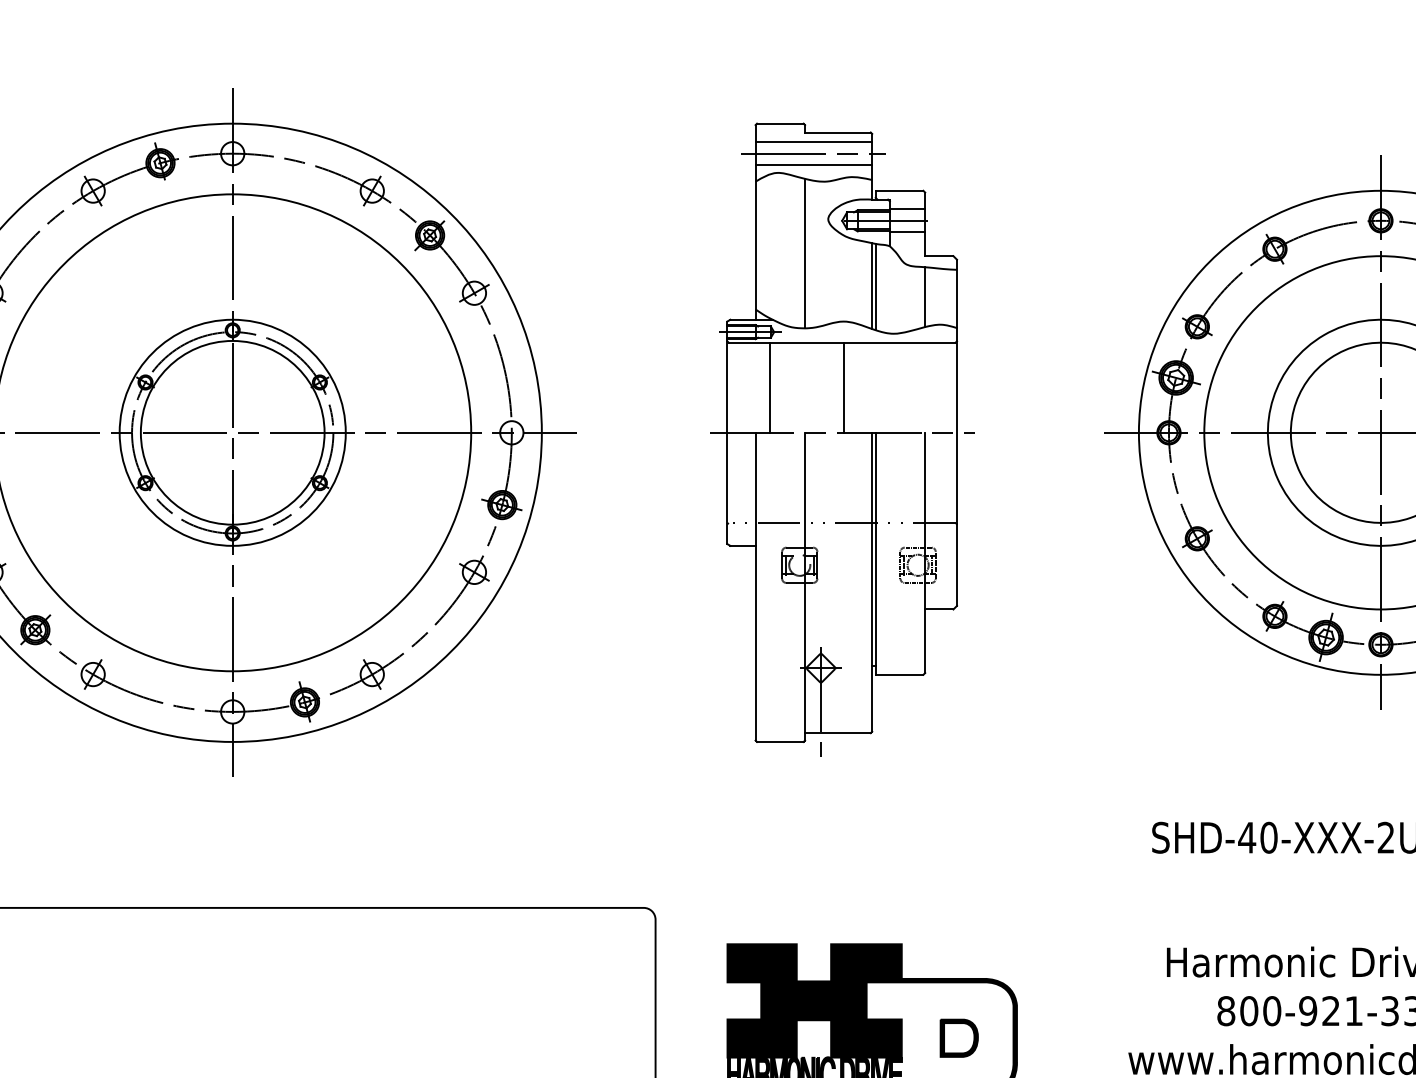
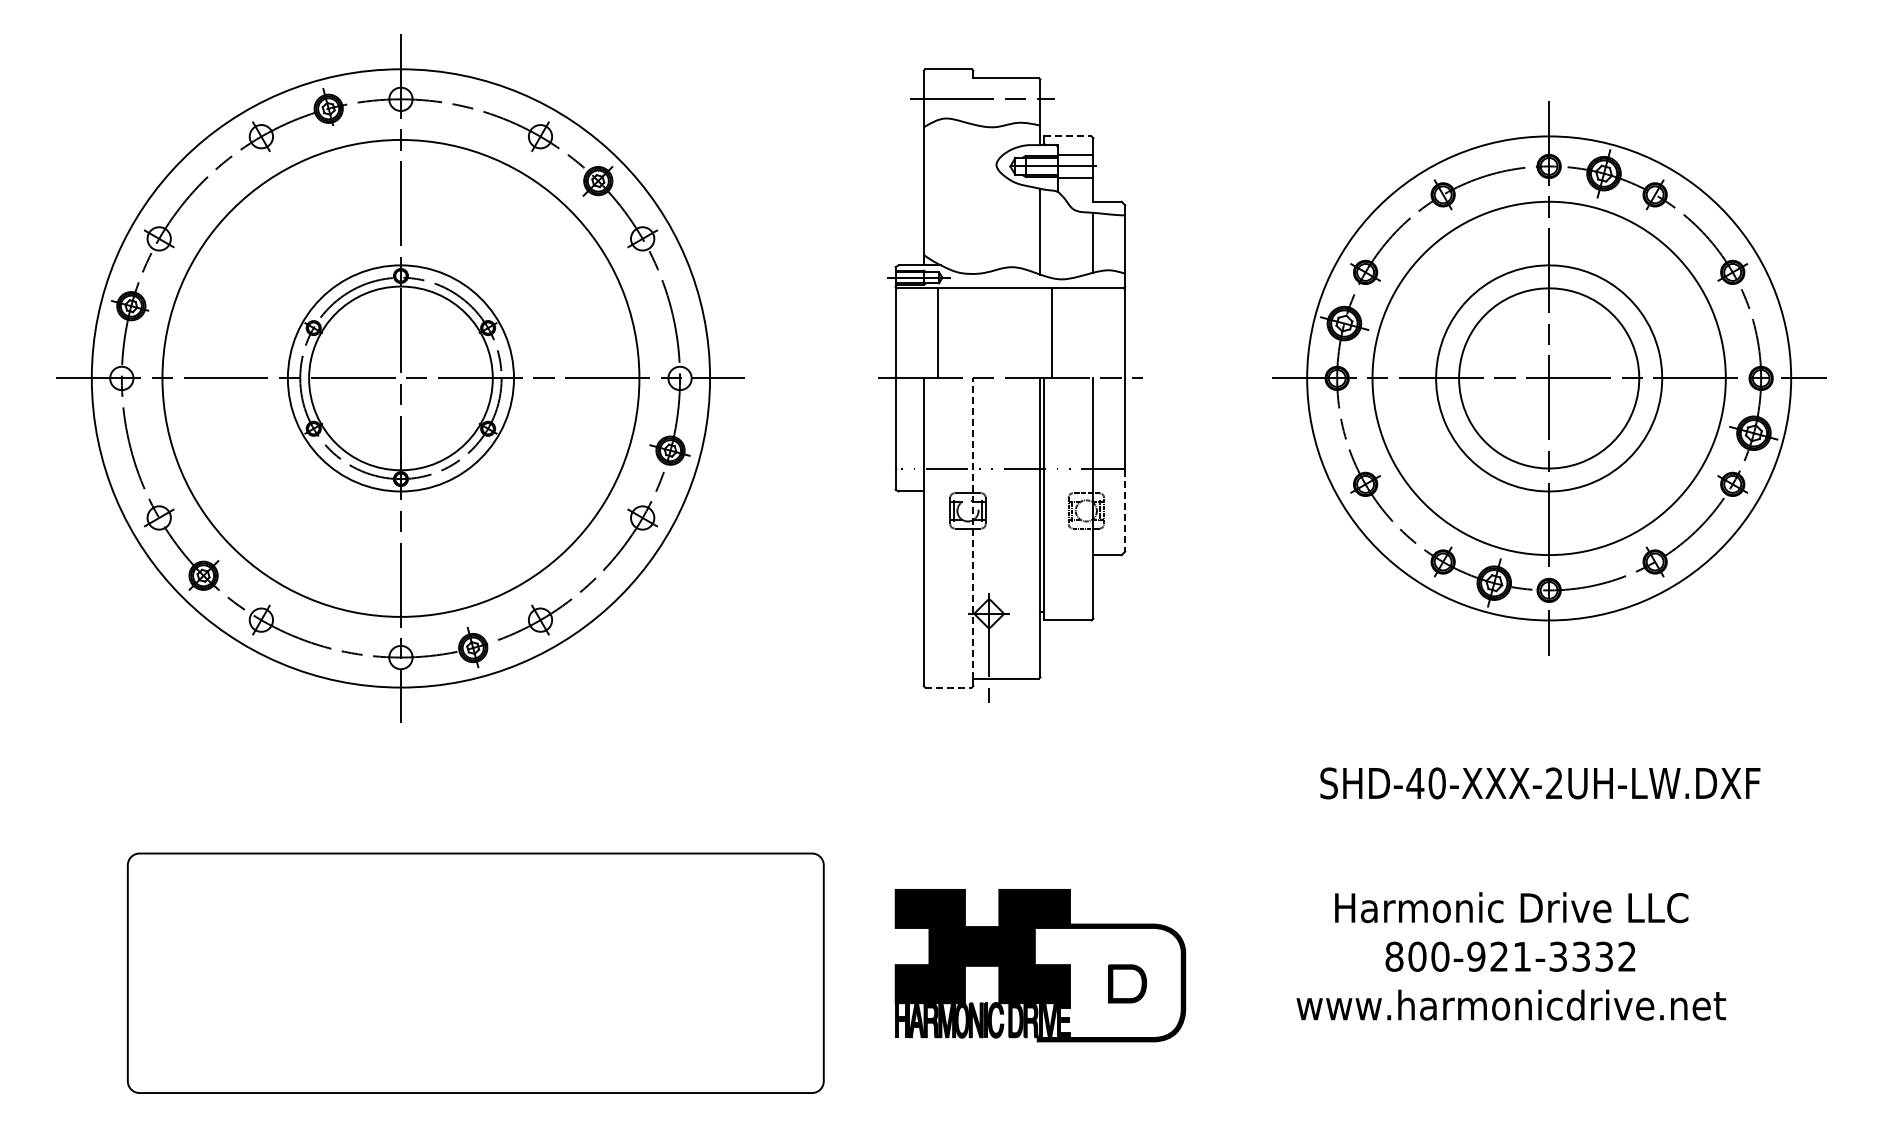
line: (813, 141) -> (981, 87), removed
line: (813, 164) -> (981, 110), removed
line: (899, 190) -> (1067, 136), solid -> dashed
line: (805, 253) -> (973, 199), removed
line: (875, 286) -> (1043, 232), removed
line: (844, 387) -> (1052, 333), moved
line: (957, 564) -> (1125, 510), solid -> dashed
line: (805, 582) -> (973, 528), solid -> dashed
line: (781, 741) -> (949, 687), solid -> dashed

